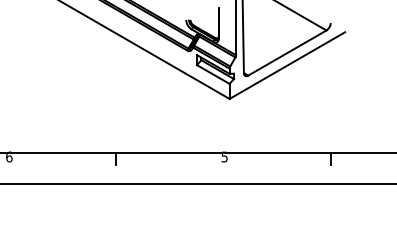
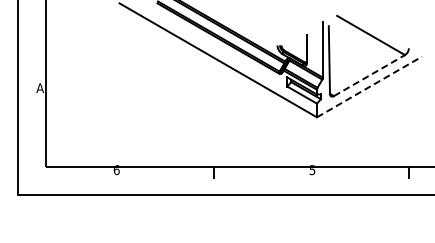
line: (287, 52) -> (369, 75), solid -> dashed
line: (287, 66) -> (369, 87), solid -> dashed

